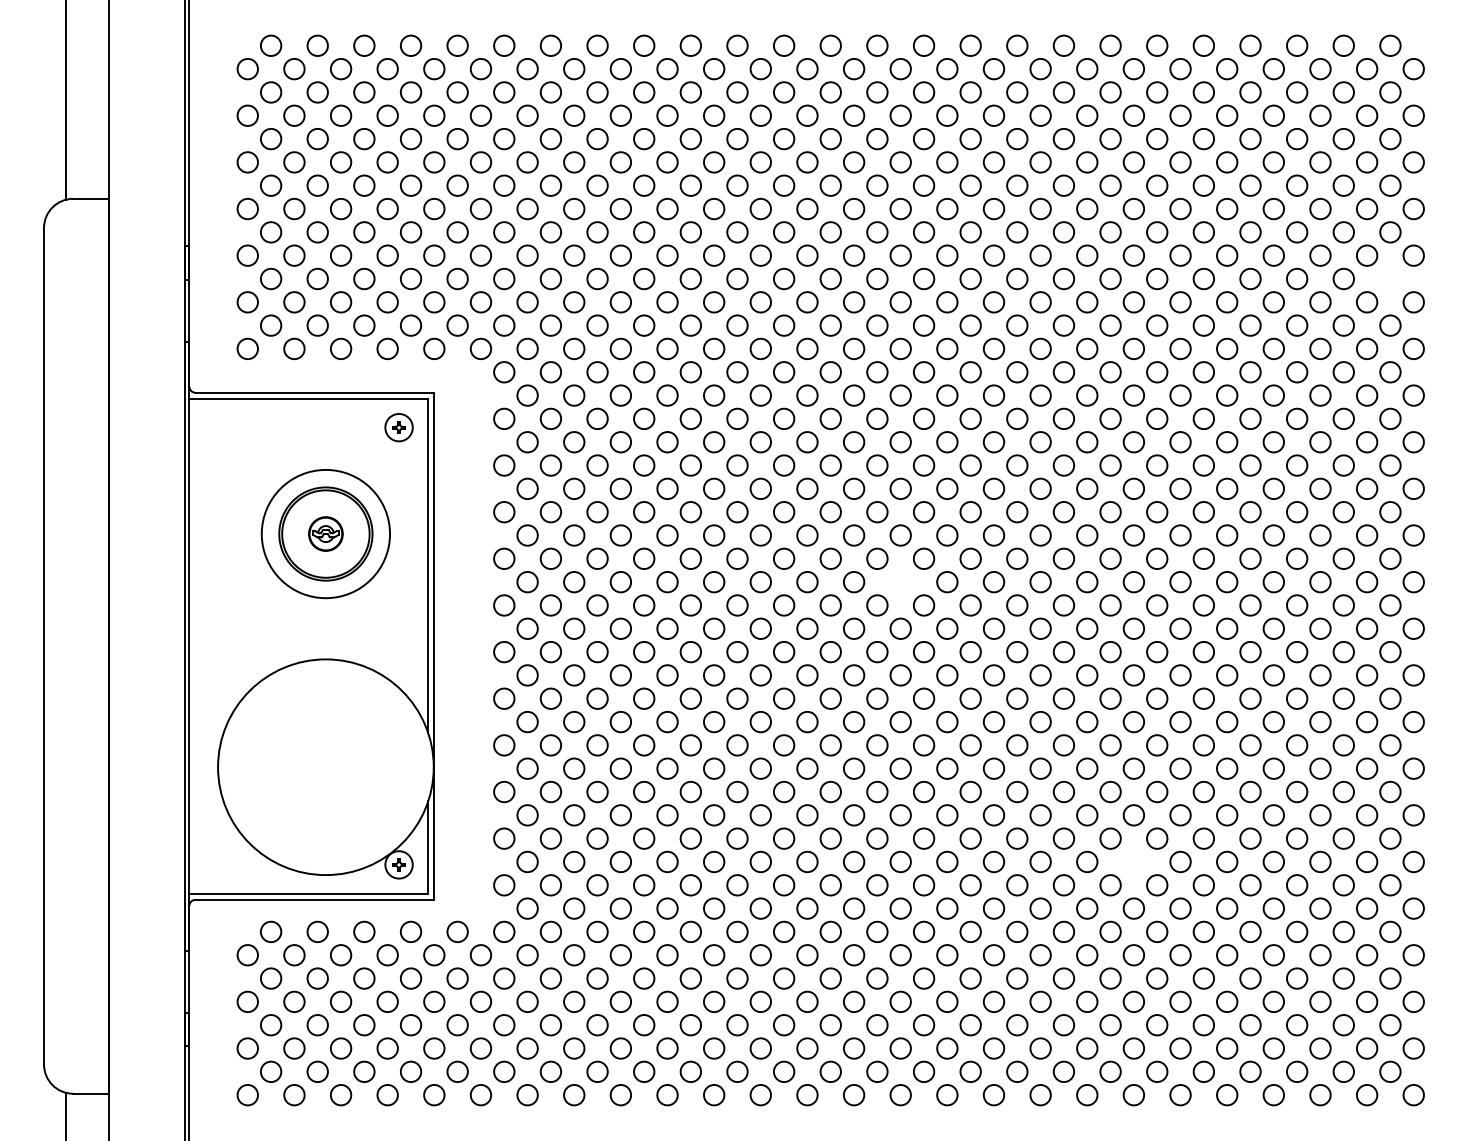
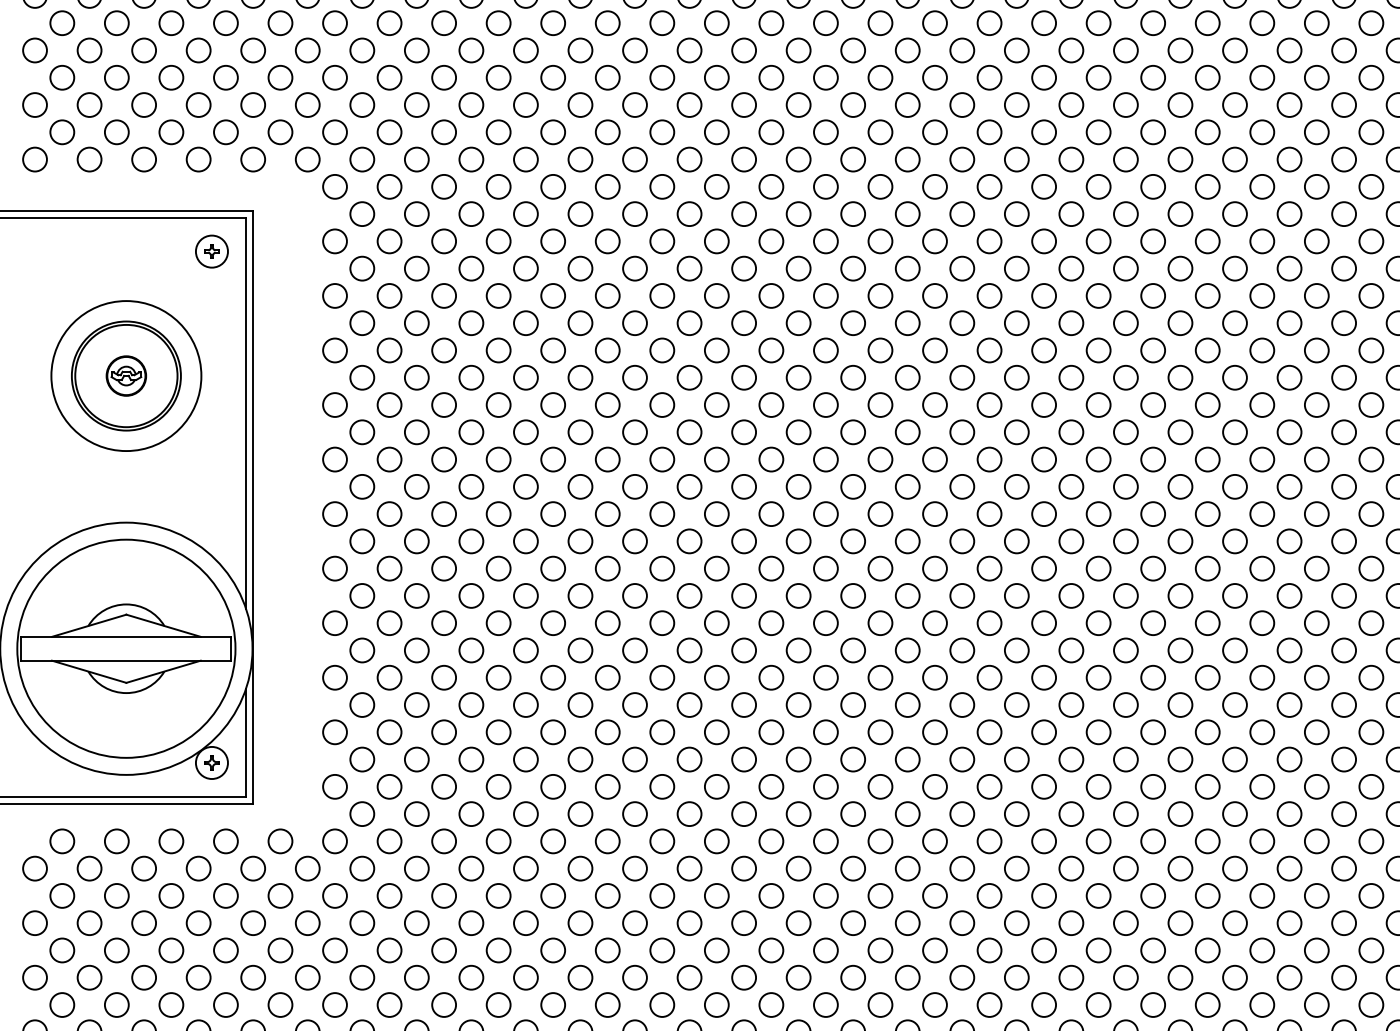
circle: (1390, 278) -> (1371, 77), added
circle: (900, 582) -> (798, 432), added
part: (325, 767) -> (125, 649), added
circle: (1133, 861) -> (1070, 759), added

